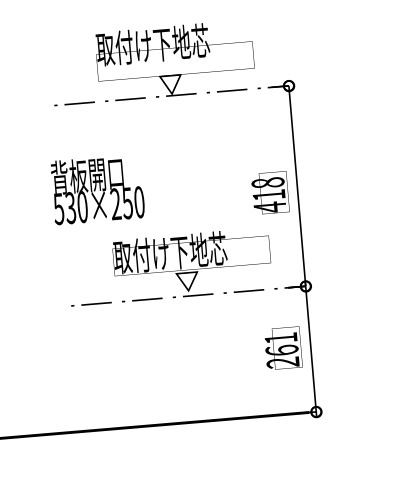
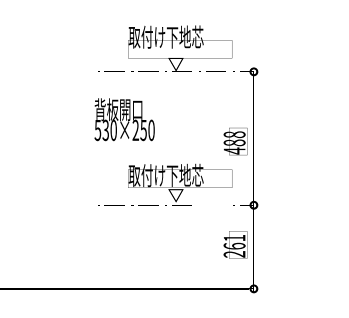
text: (97, 189) -> (124, 119), moved
text: (268, 194) -> (234, 142), 418 -> 488
line: (243, 292) -> (212, 205), removed

